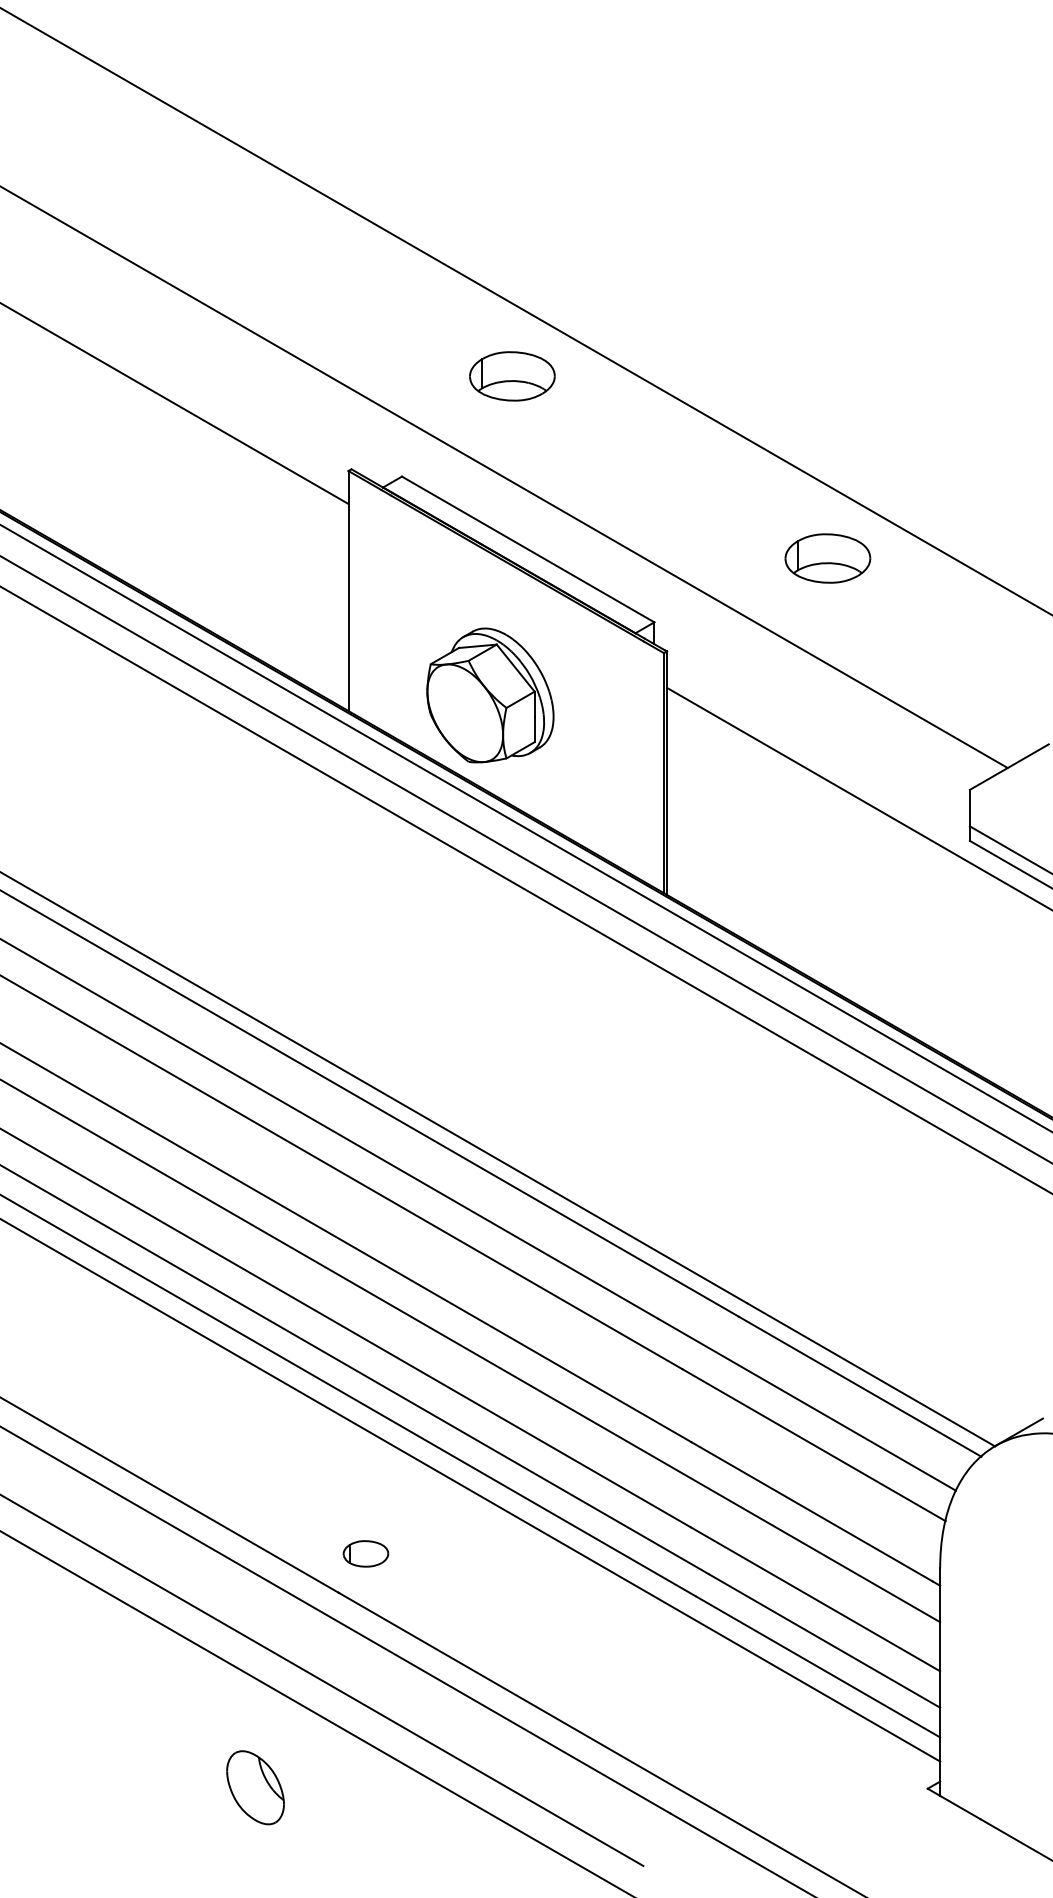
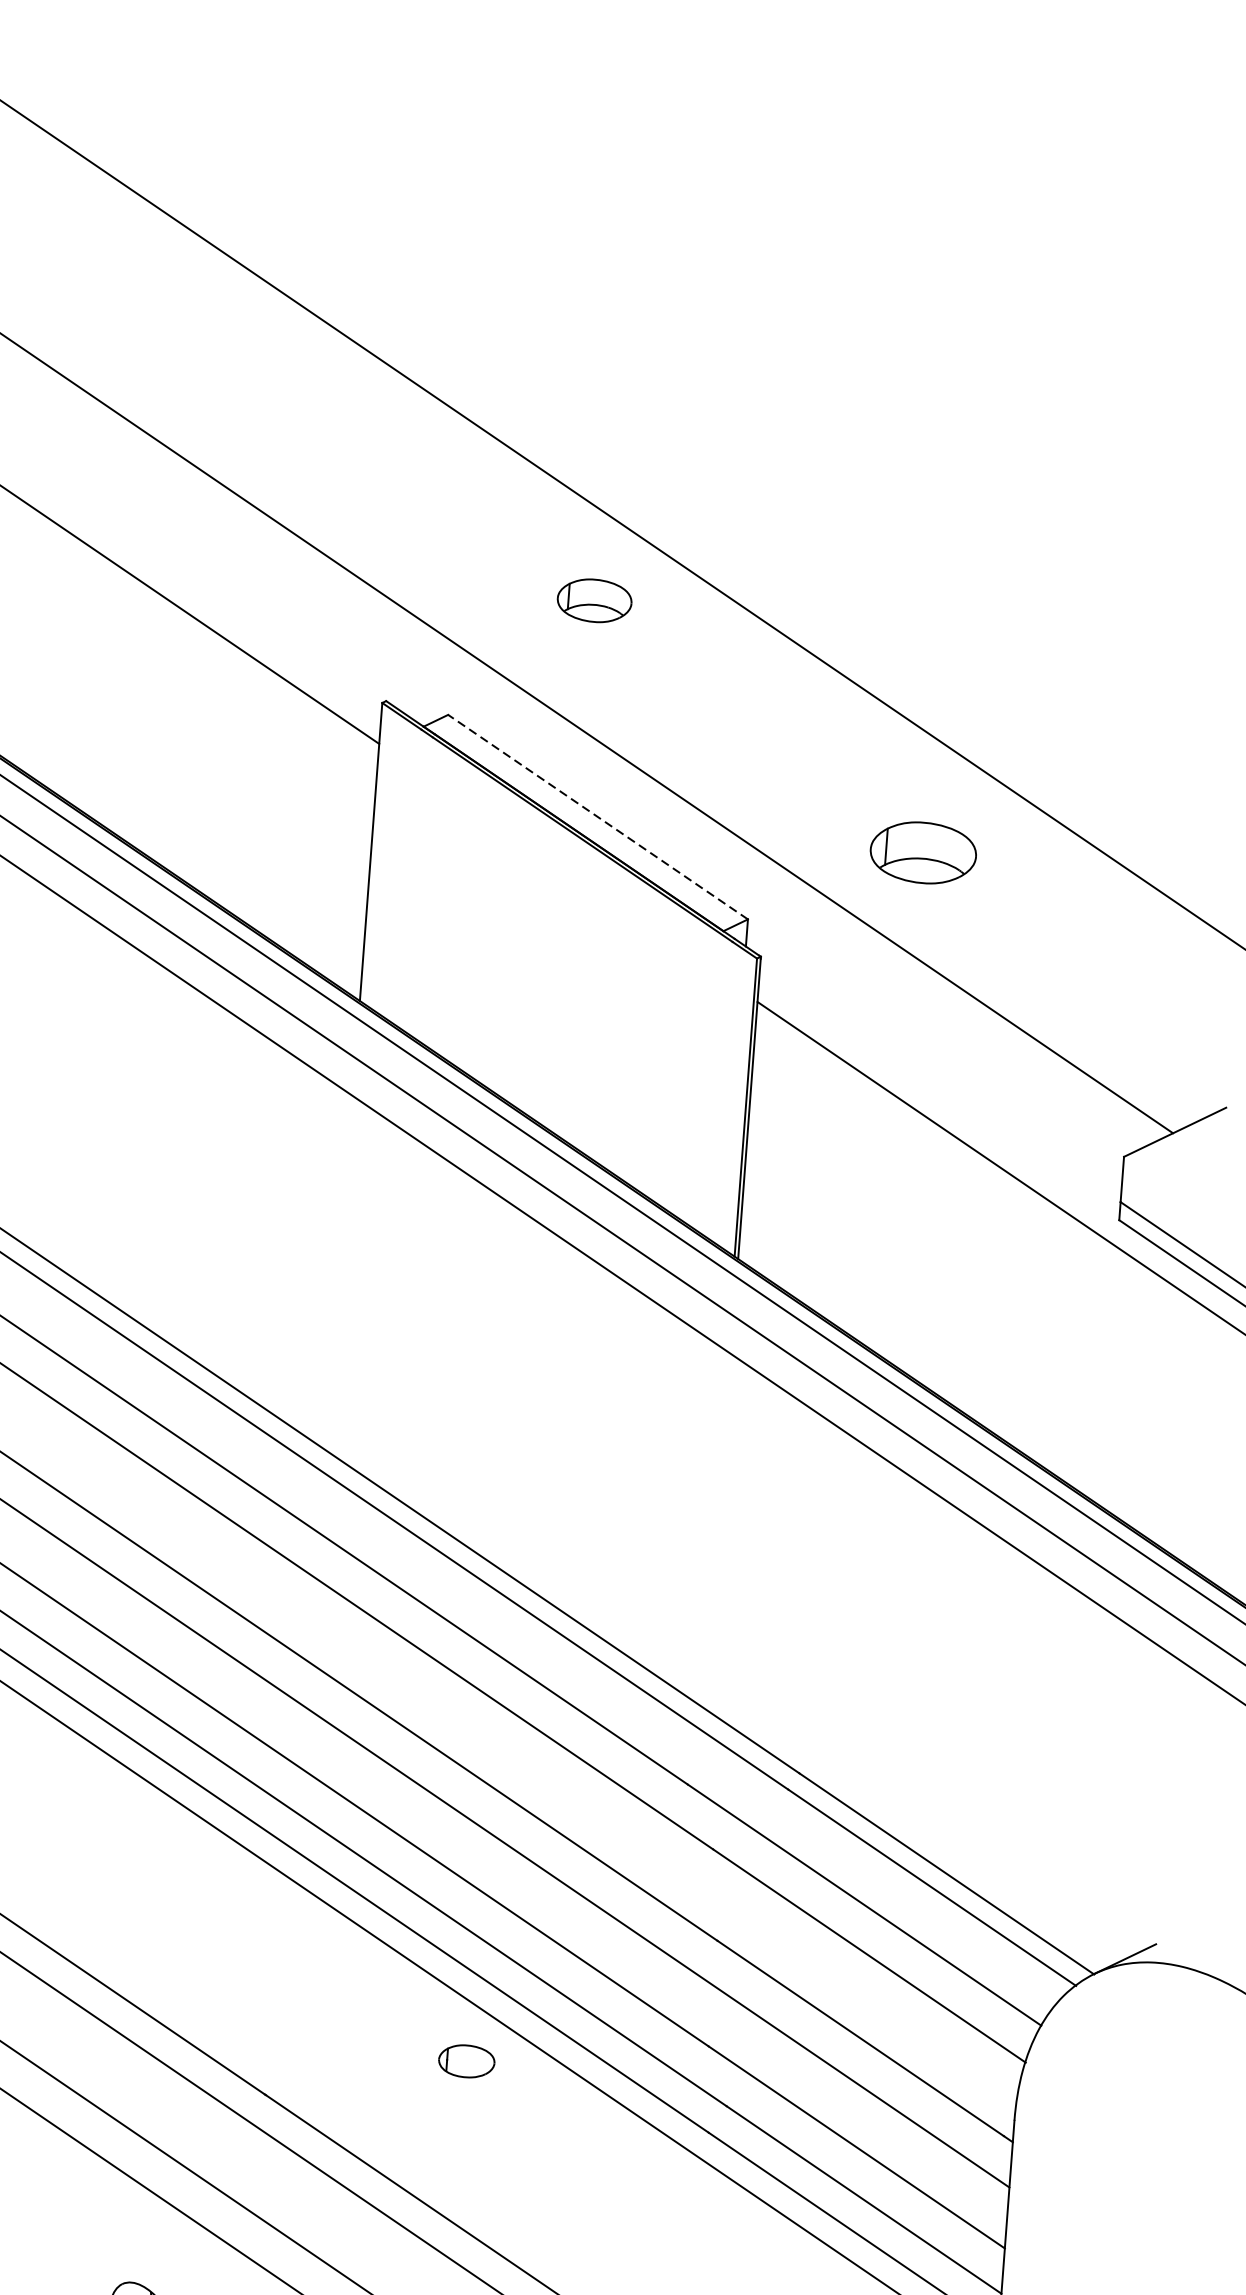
part: (512, 376) -> (594, 600), size x0.7
line: (528, 549) -> (598, 817), solid -> dashed
part: (827, 558) -> (922, 852), moved
part: (490, 695) -> (537, 994), removed
part: (365, 1553) -> (466, 2060), moved

